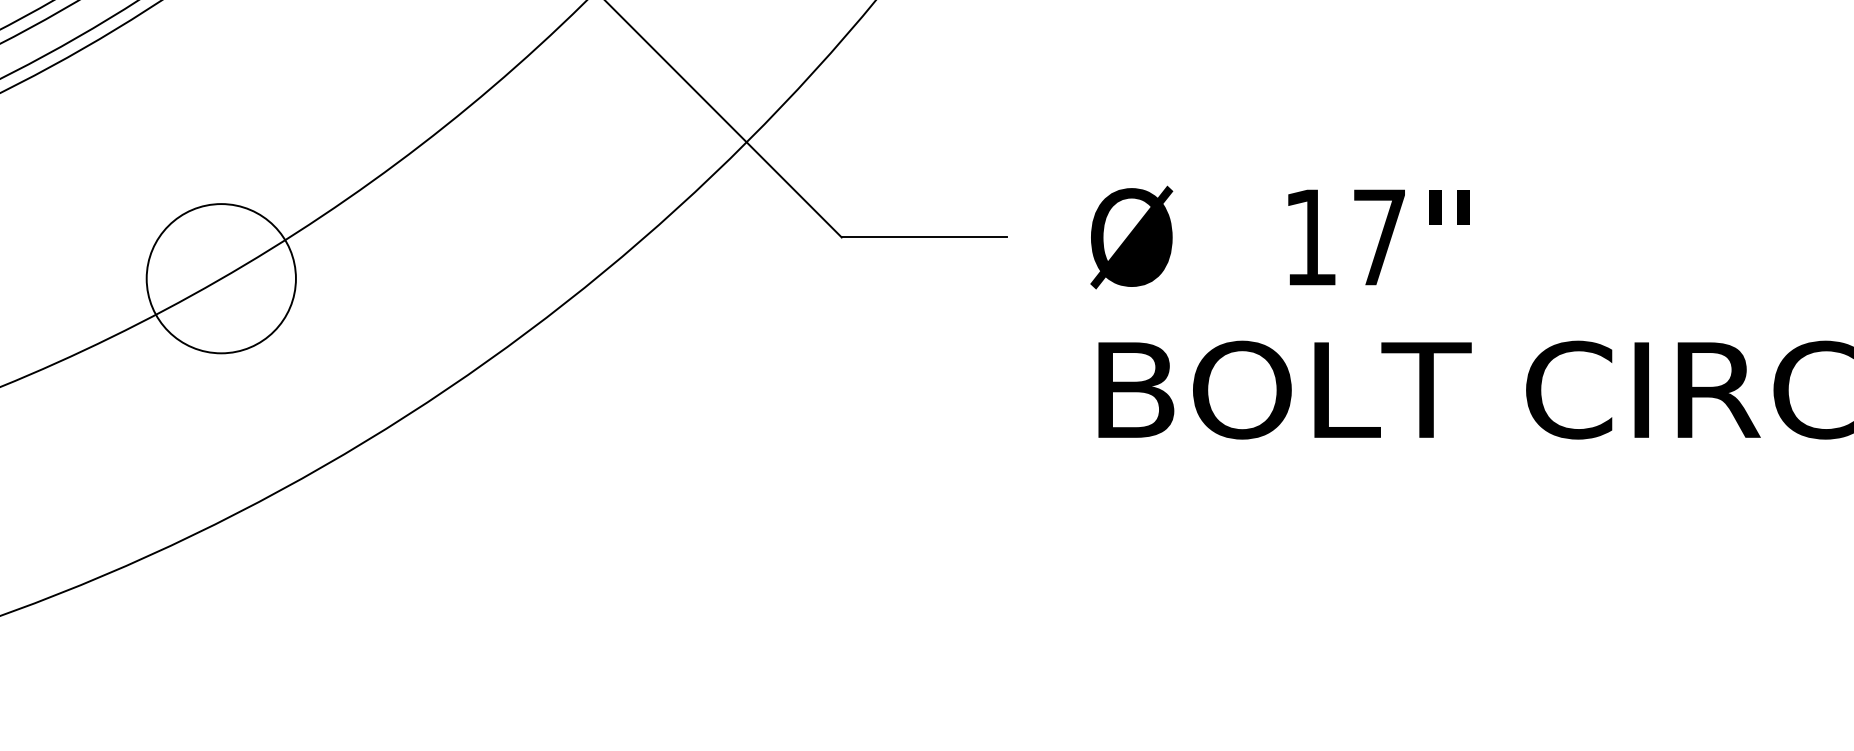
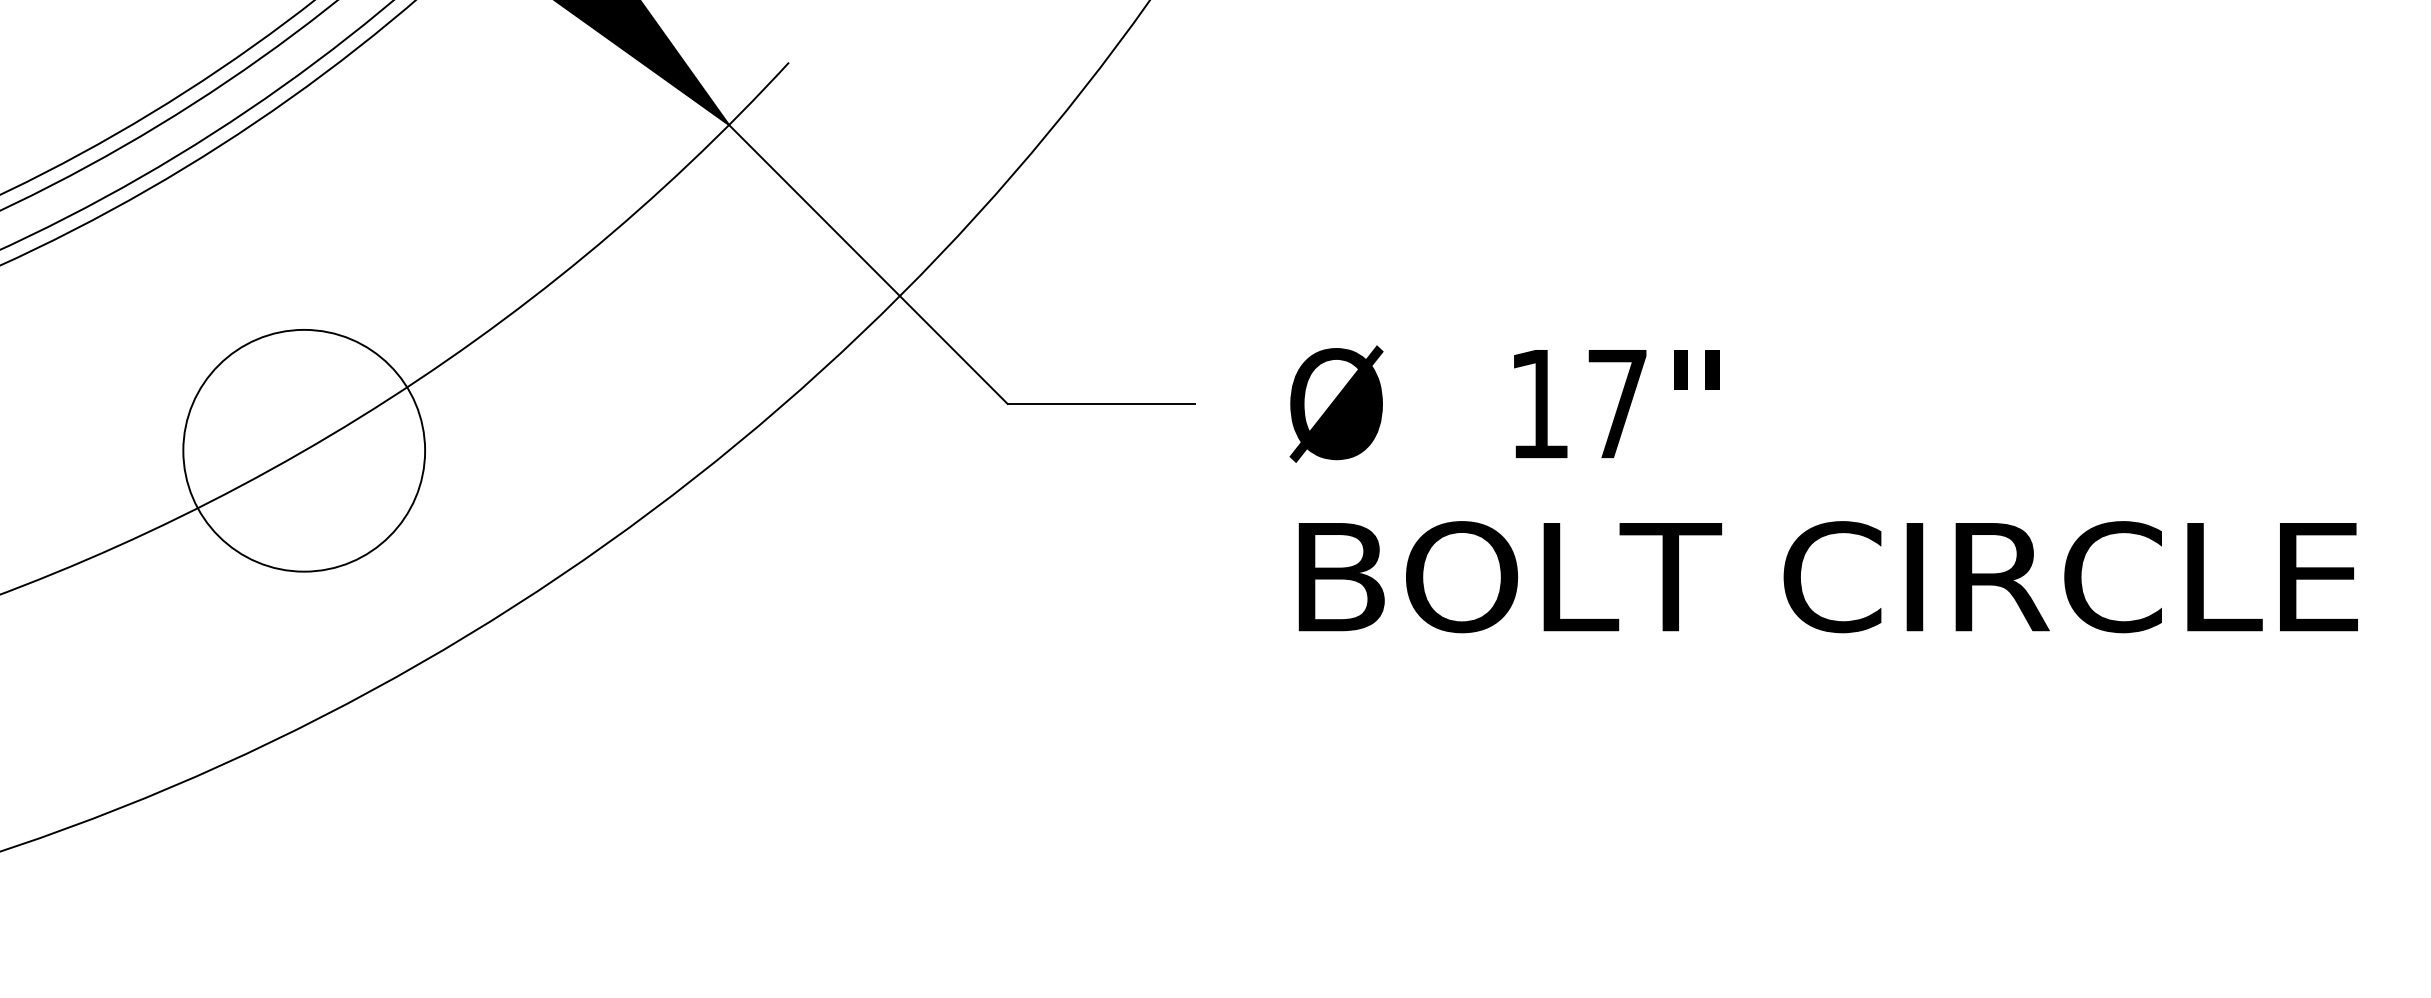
circle: (221, 278) -> (304, 450), size x1.43

